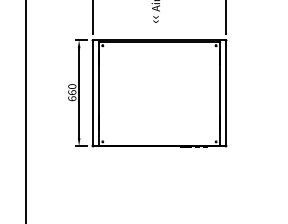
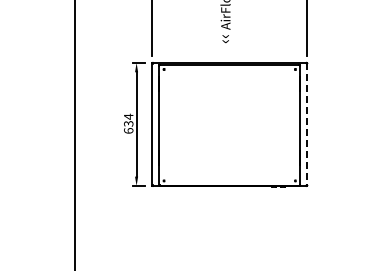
text: (72, 88) -> (128, 119), 660 -> 634
line: (226, 93) -> (307, 124), solid -> dashed

